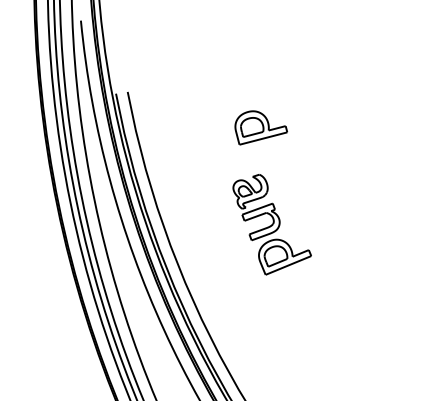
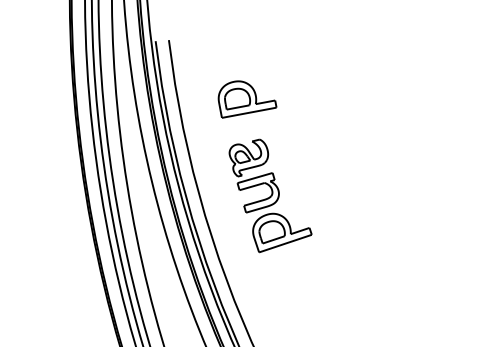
part: (260, 127) -> (246, 100), moved
part: (271, 224) -> (269, 196), moved

